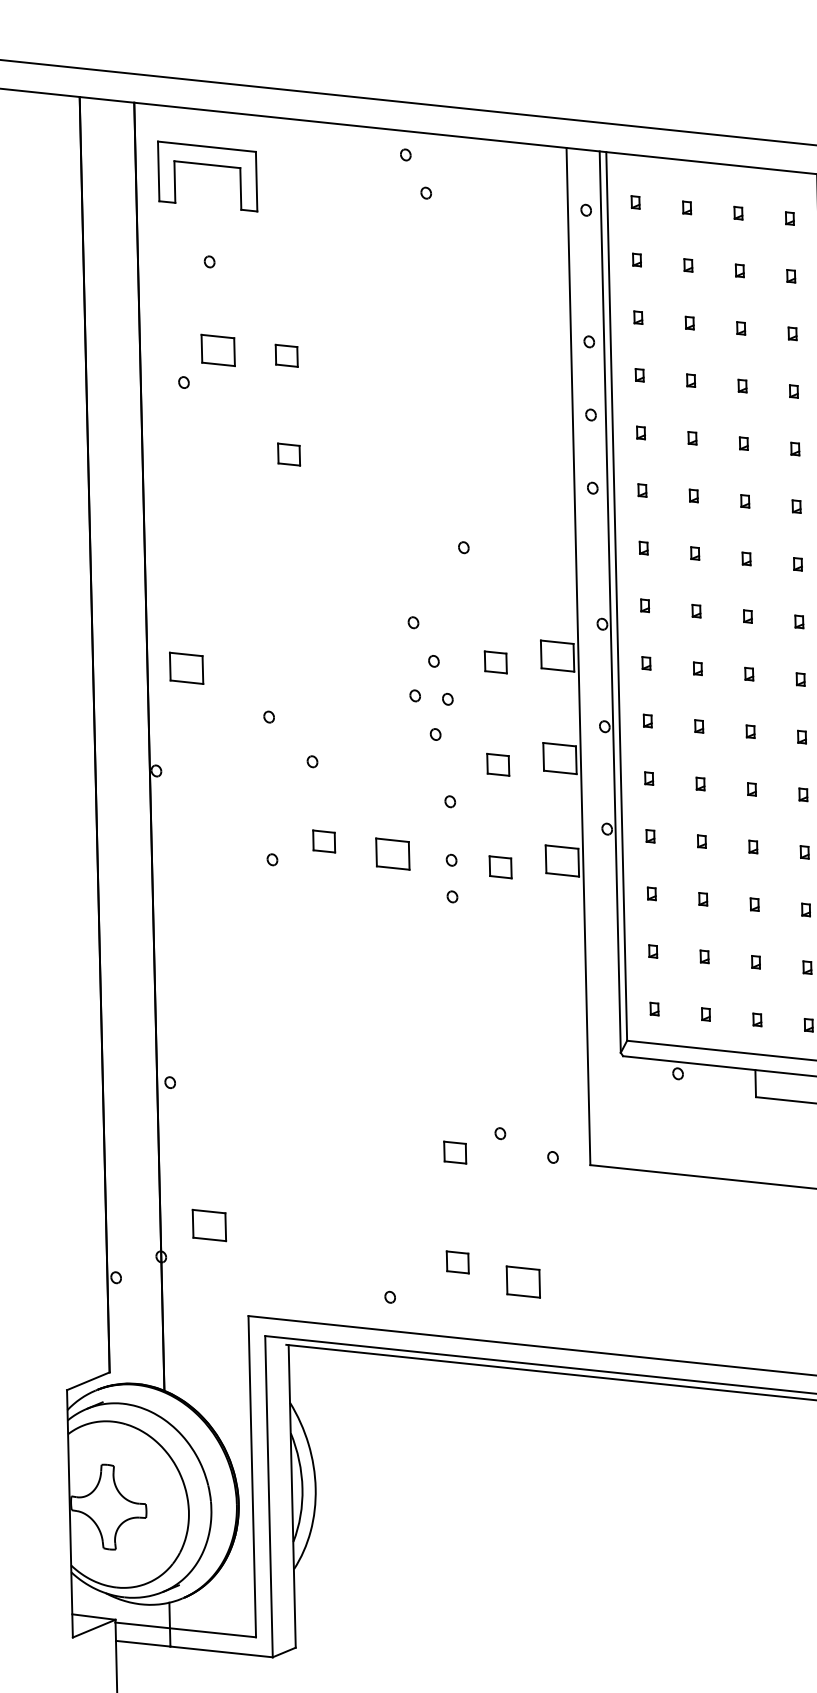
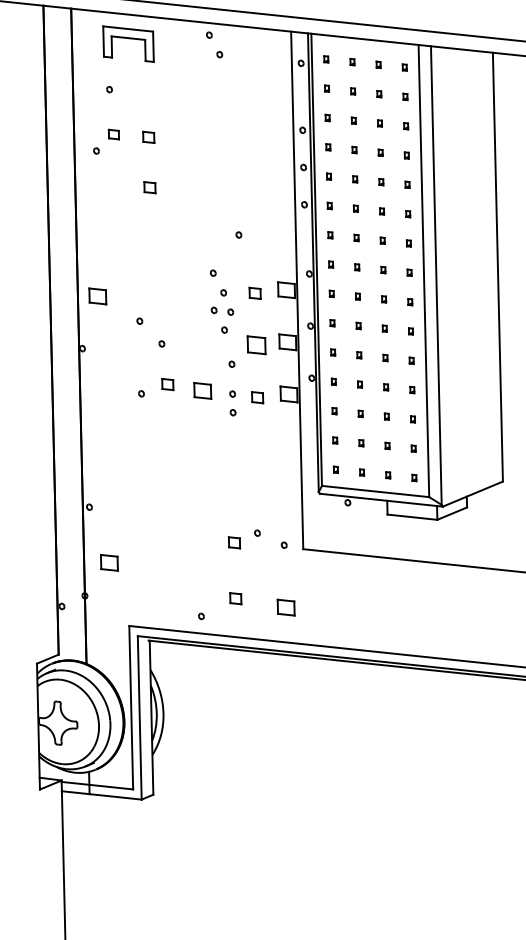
part: (207, 175) -> (128, 43), moved
part: (217, 350) -> (113, 134), size x0.6
part: (496, 764) -> (255, 345), size x1.6
part: (209, 1224) -> (109, 562), moved
part: (522, 1281) -> (285, 607), moved

